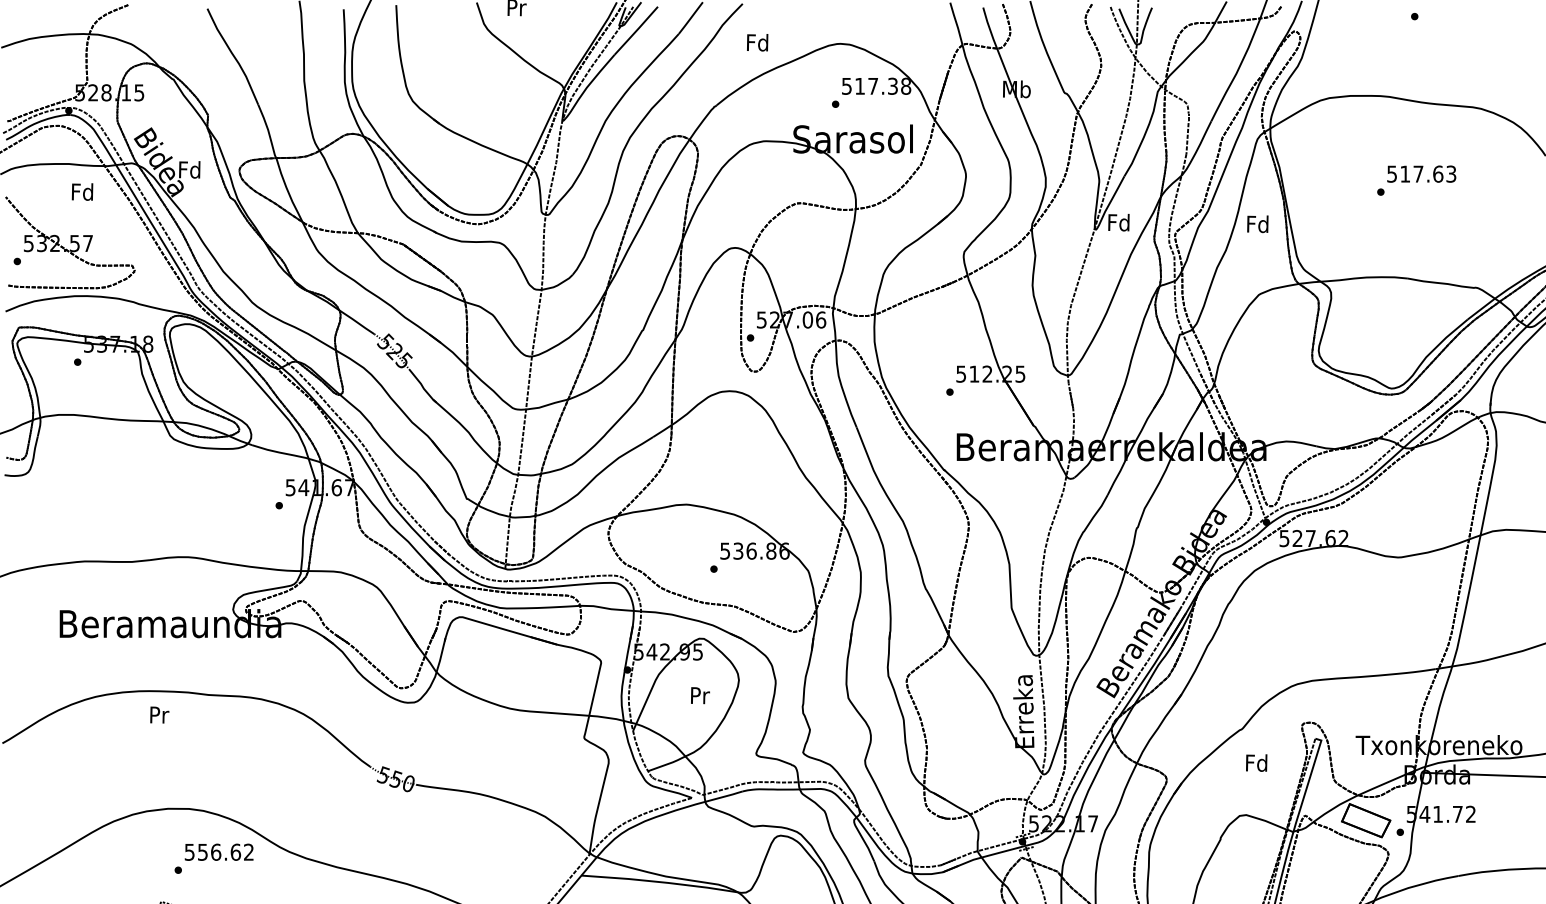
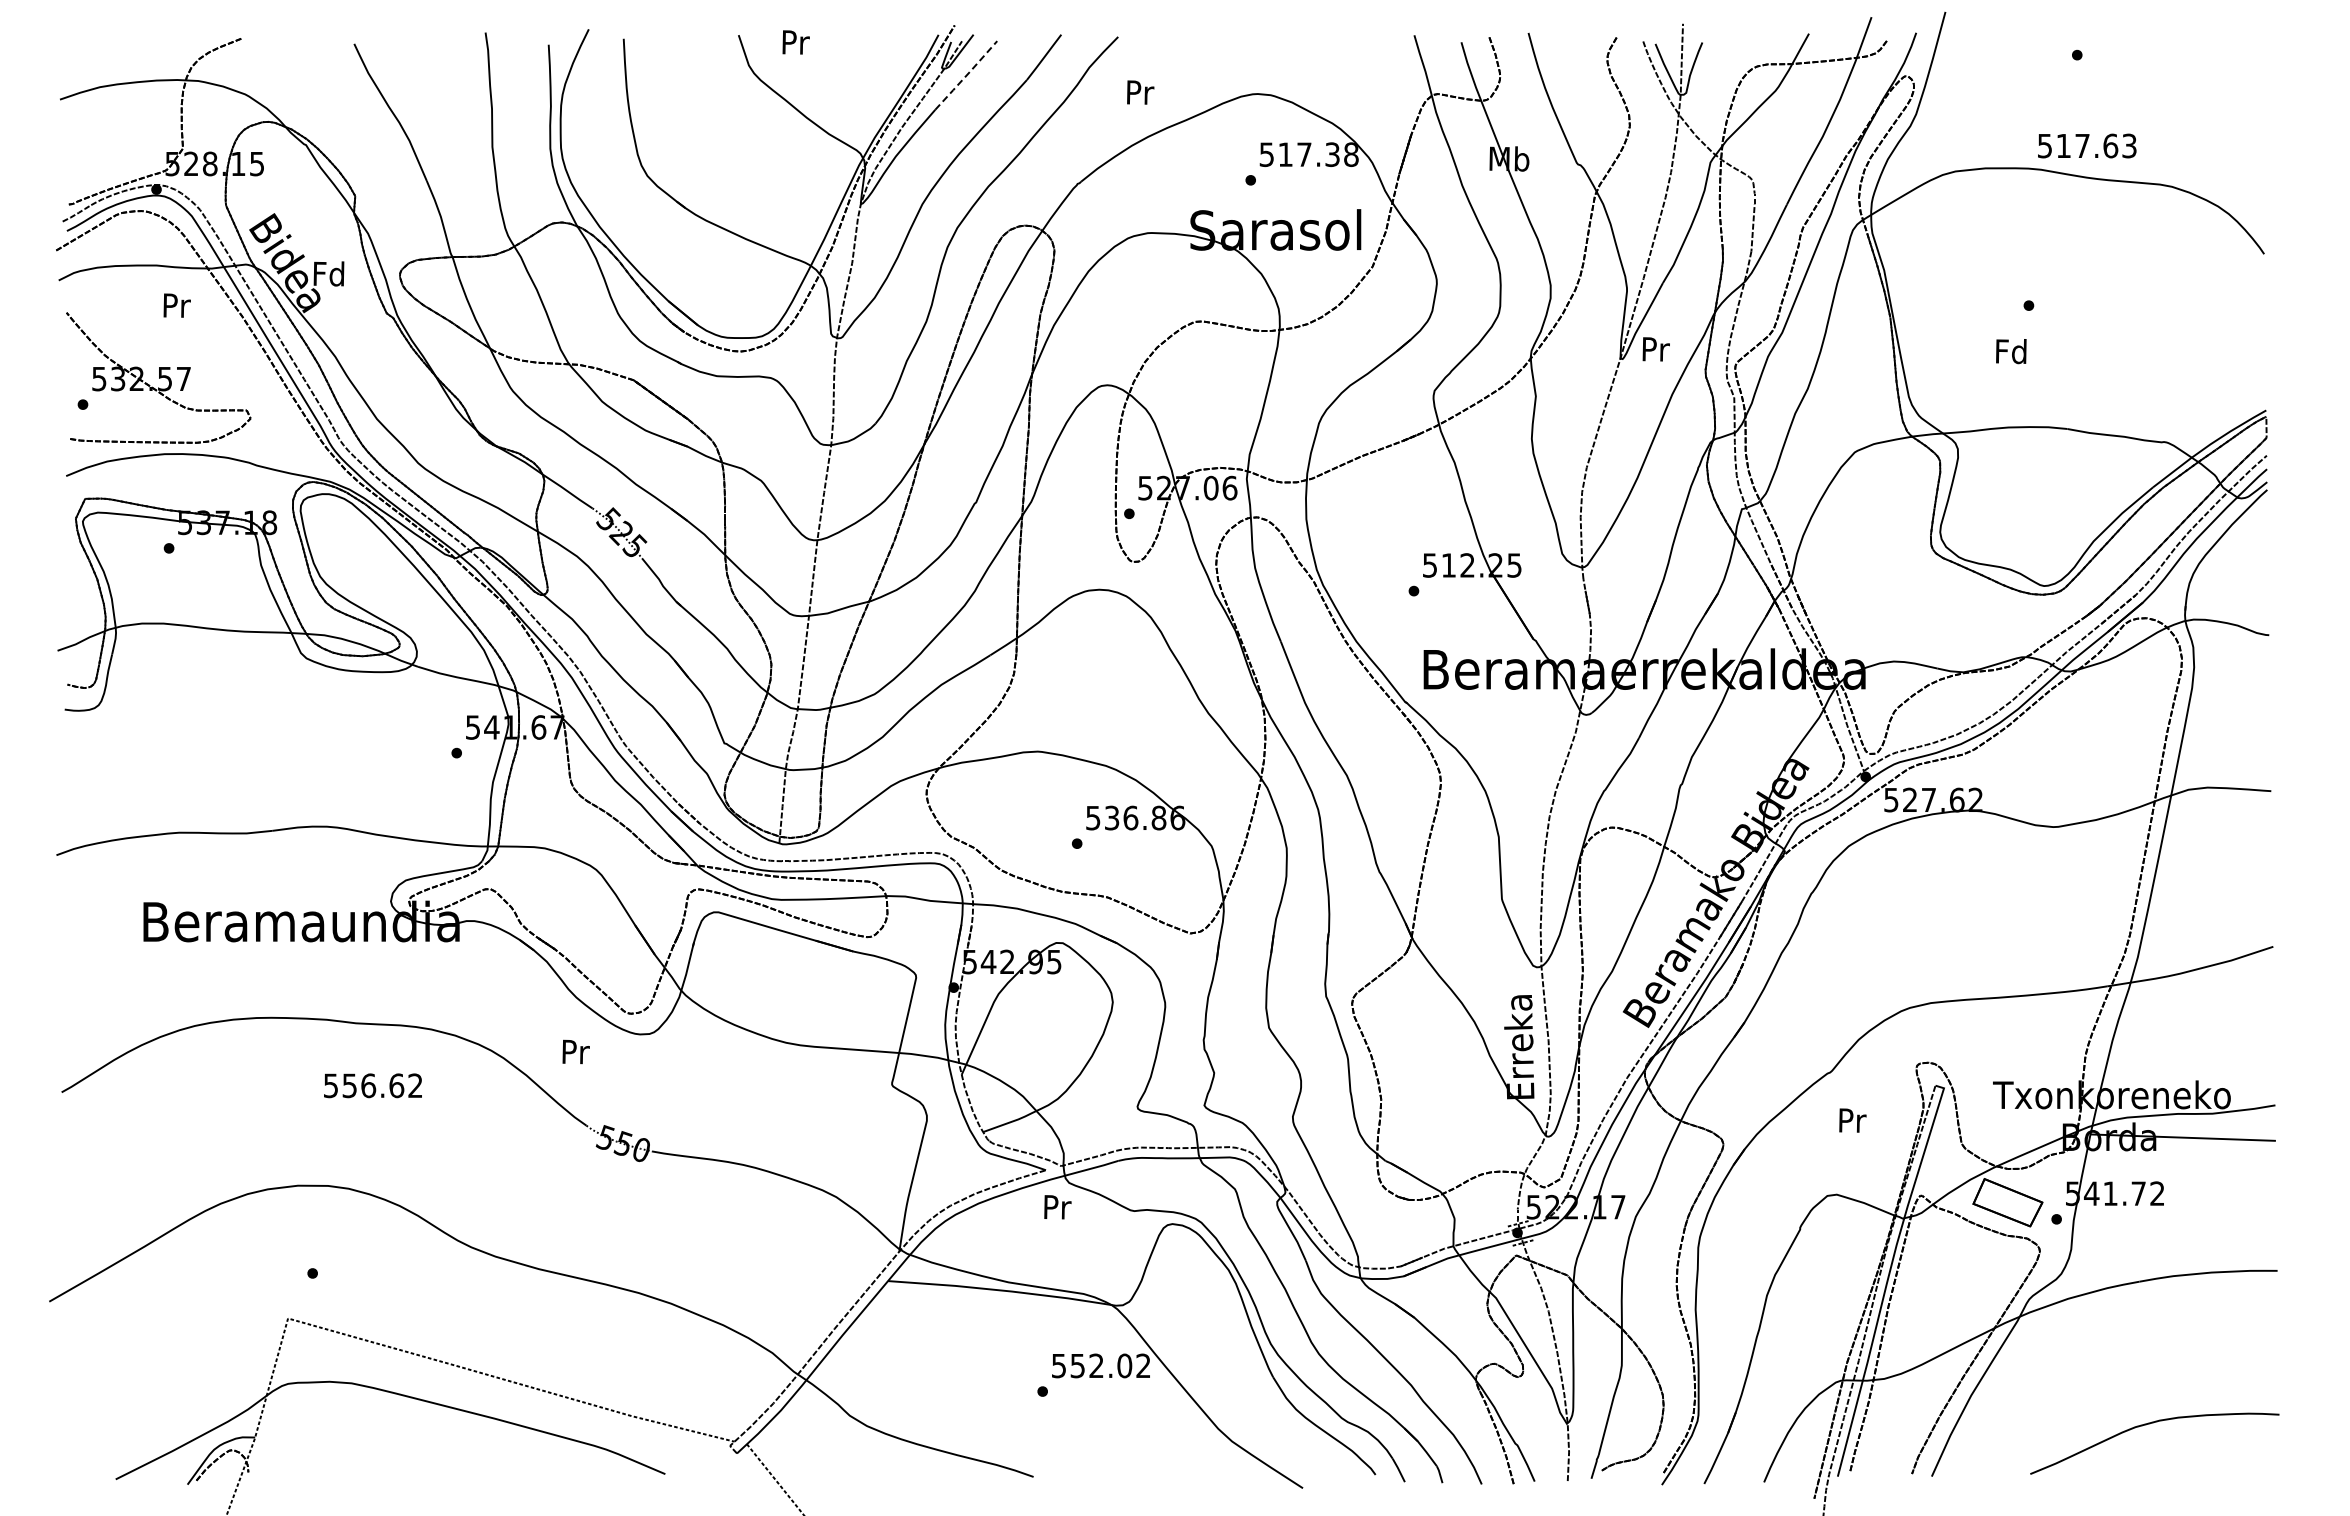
line: (636, 30) -> (966, 75), solid -> dashed
text: (757, 42) -> (1139, 92), Fd -> Pr
text: (1421, 173) -> (2087, 145), moved
text: (82, 192) -> (175, 305), Fd -> Pr
text: (1118, 222) -> (1654, 348), Fd -> Pr
text: (1257, 224) -> (2011, 351), moved
text: (700, 695) -> (1057, 1207), moved
text: (159, 714) -> (575, 1051), moved
text: (1256, 763) -> (1851, 1120), Fd -> Pr
text: (218, 852) -> (372, 1085), moved

